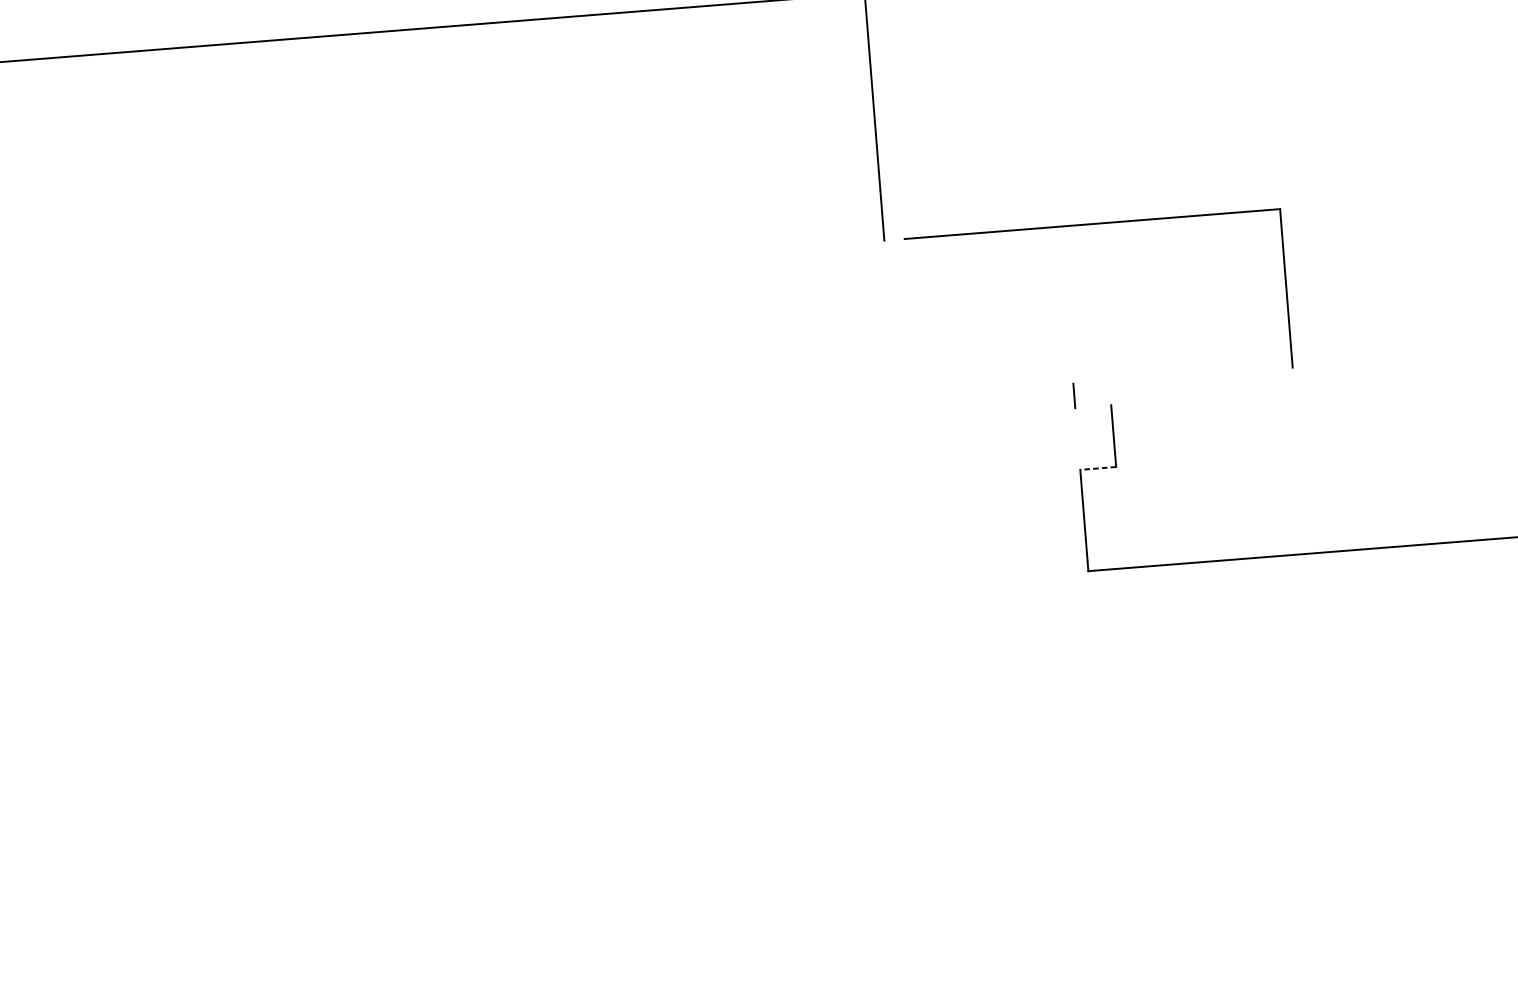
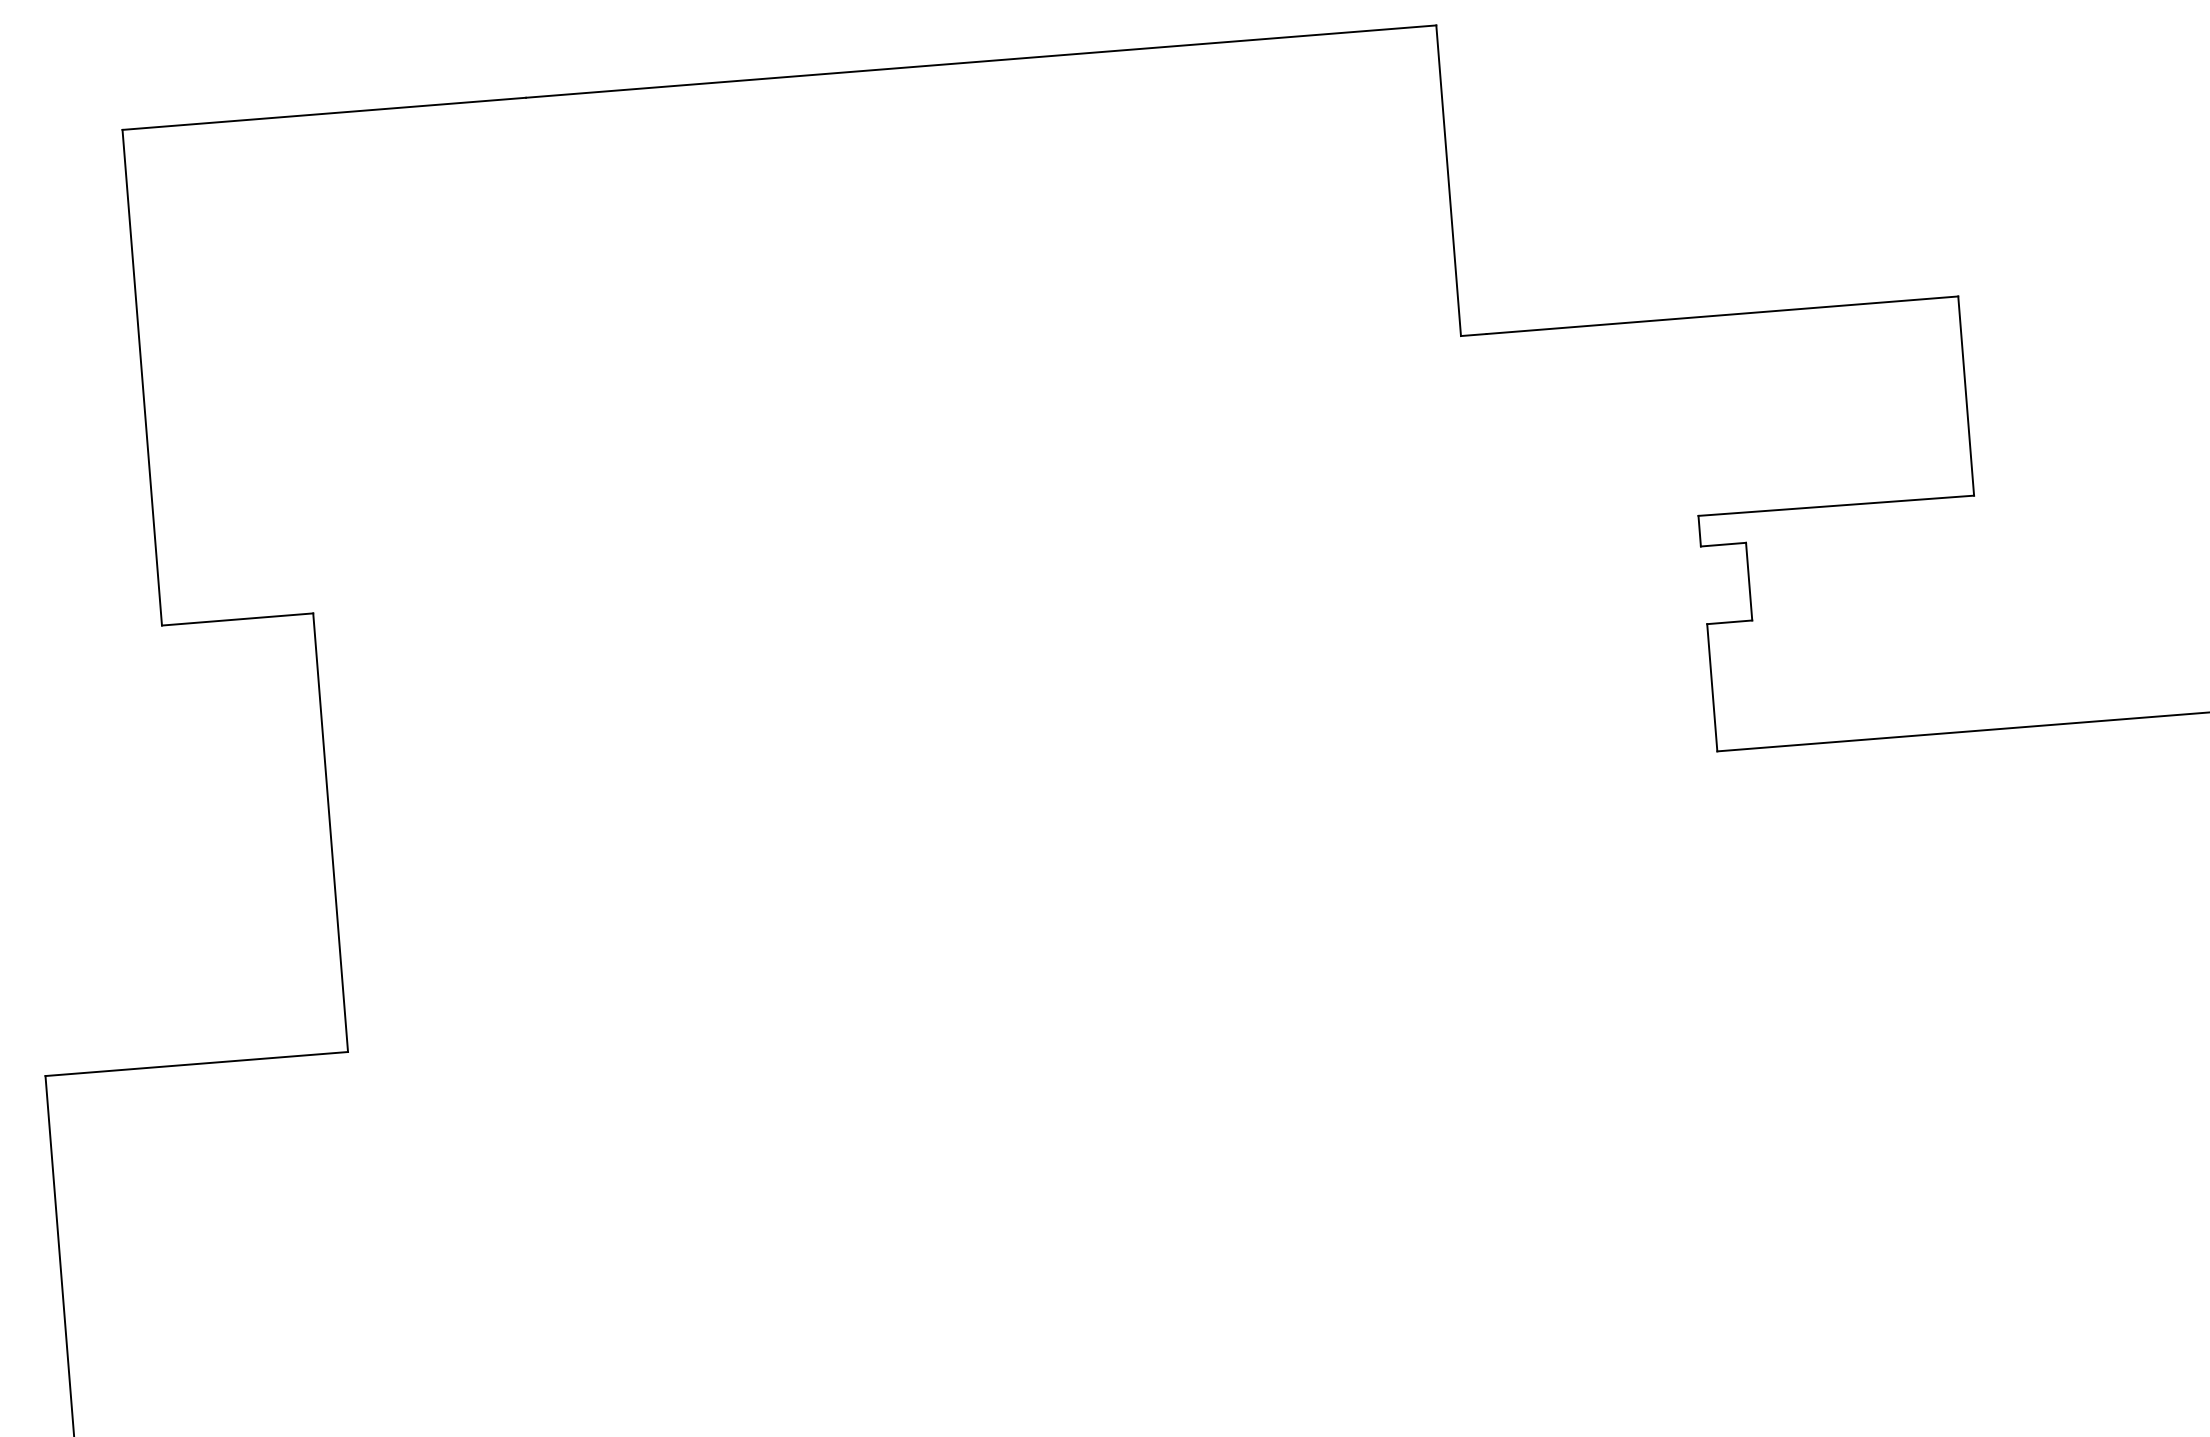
line: (894, 240) -> (1473, 335), added
line: (1183, 375) -> (1836, 505), added
line: (1093, 406) -> (1723, 544), added
line: (1098, 468) -> (1729, 622), dashed -> solid

